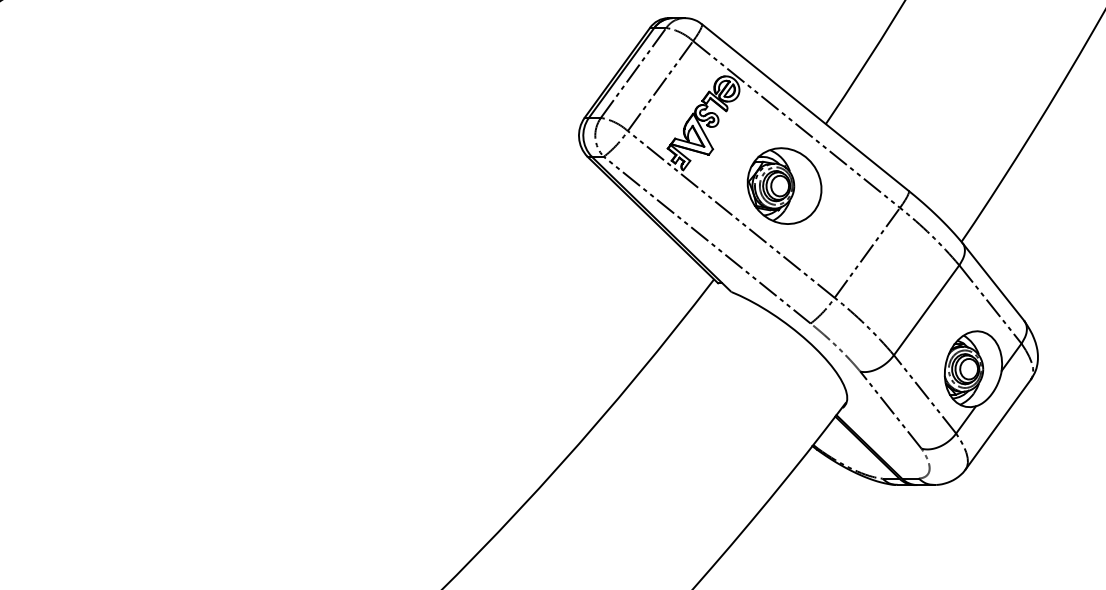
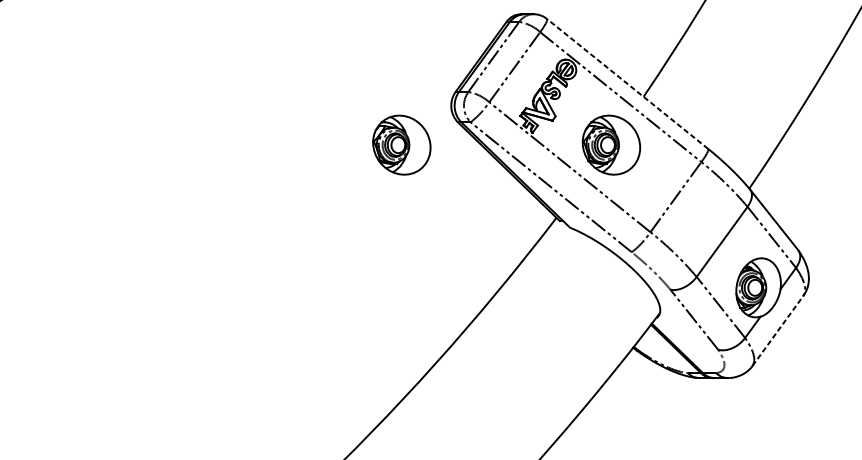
line: (805, 107) -> (627, 83), solid -> dashed
part: (515, 185) -> (401, 144), added
line: (998, 424) -> (778, 330), solid -> dashed

